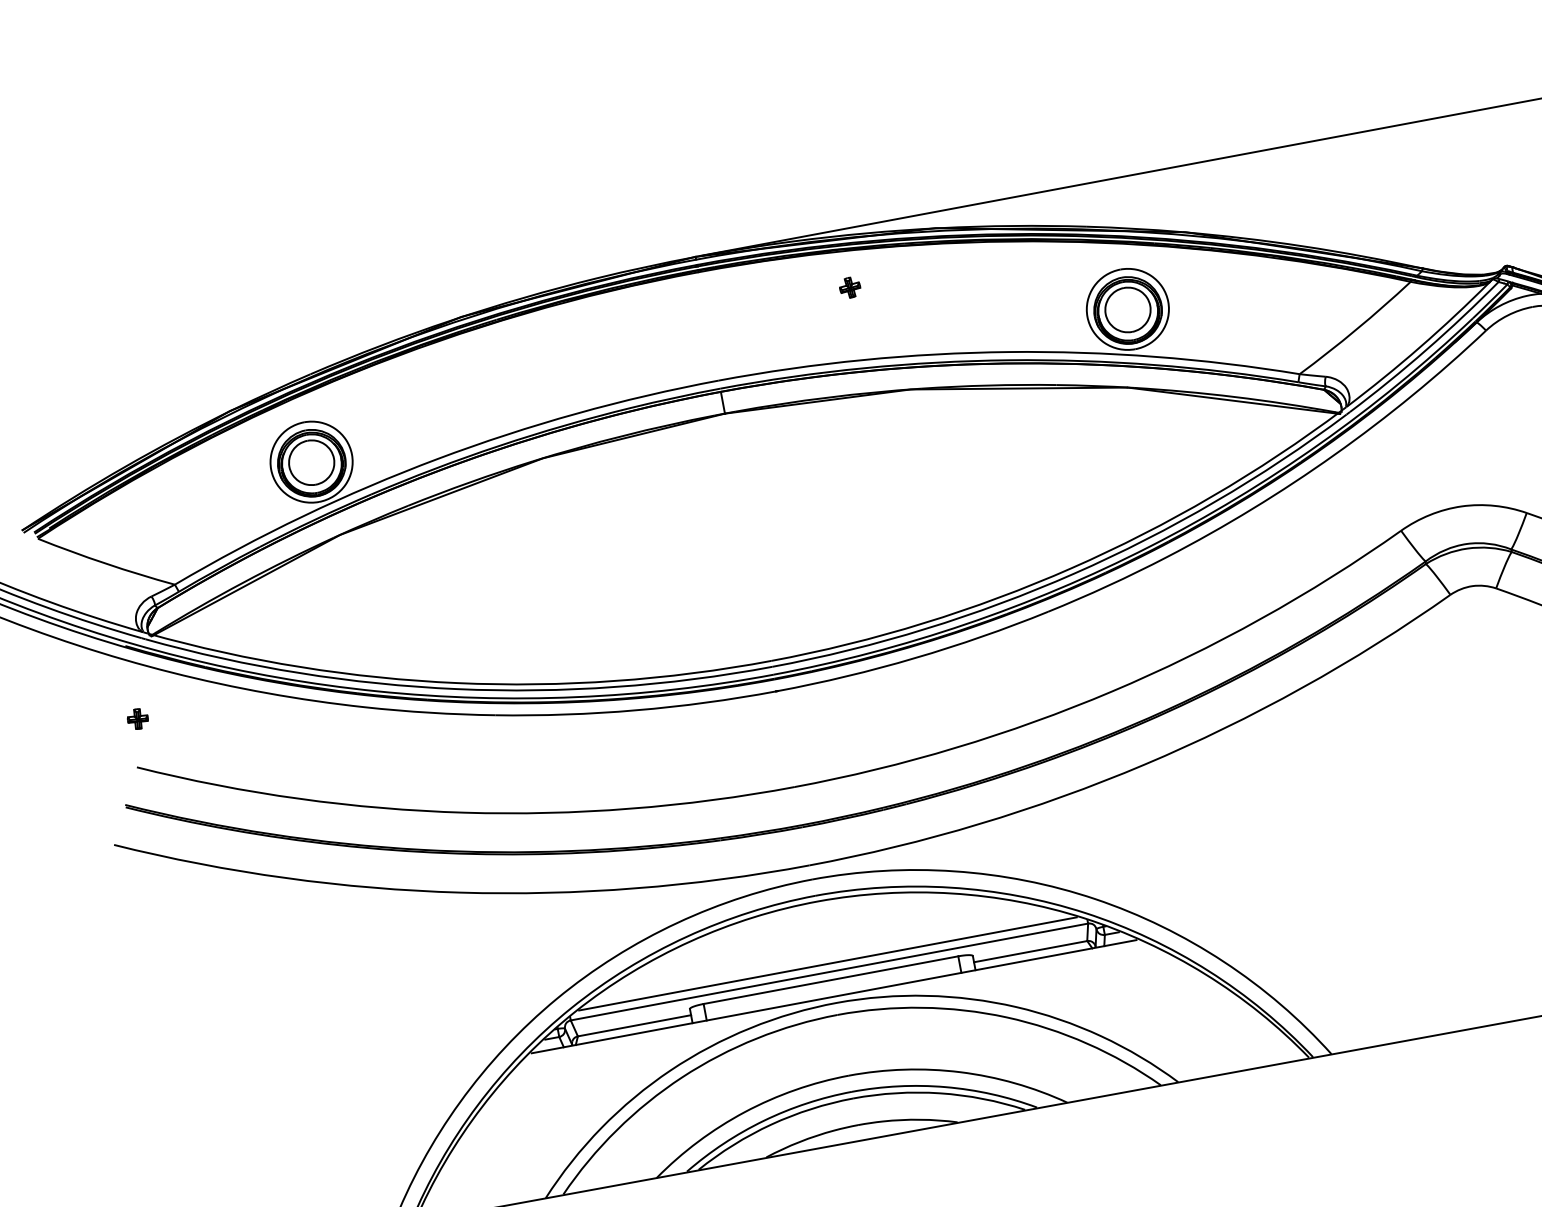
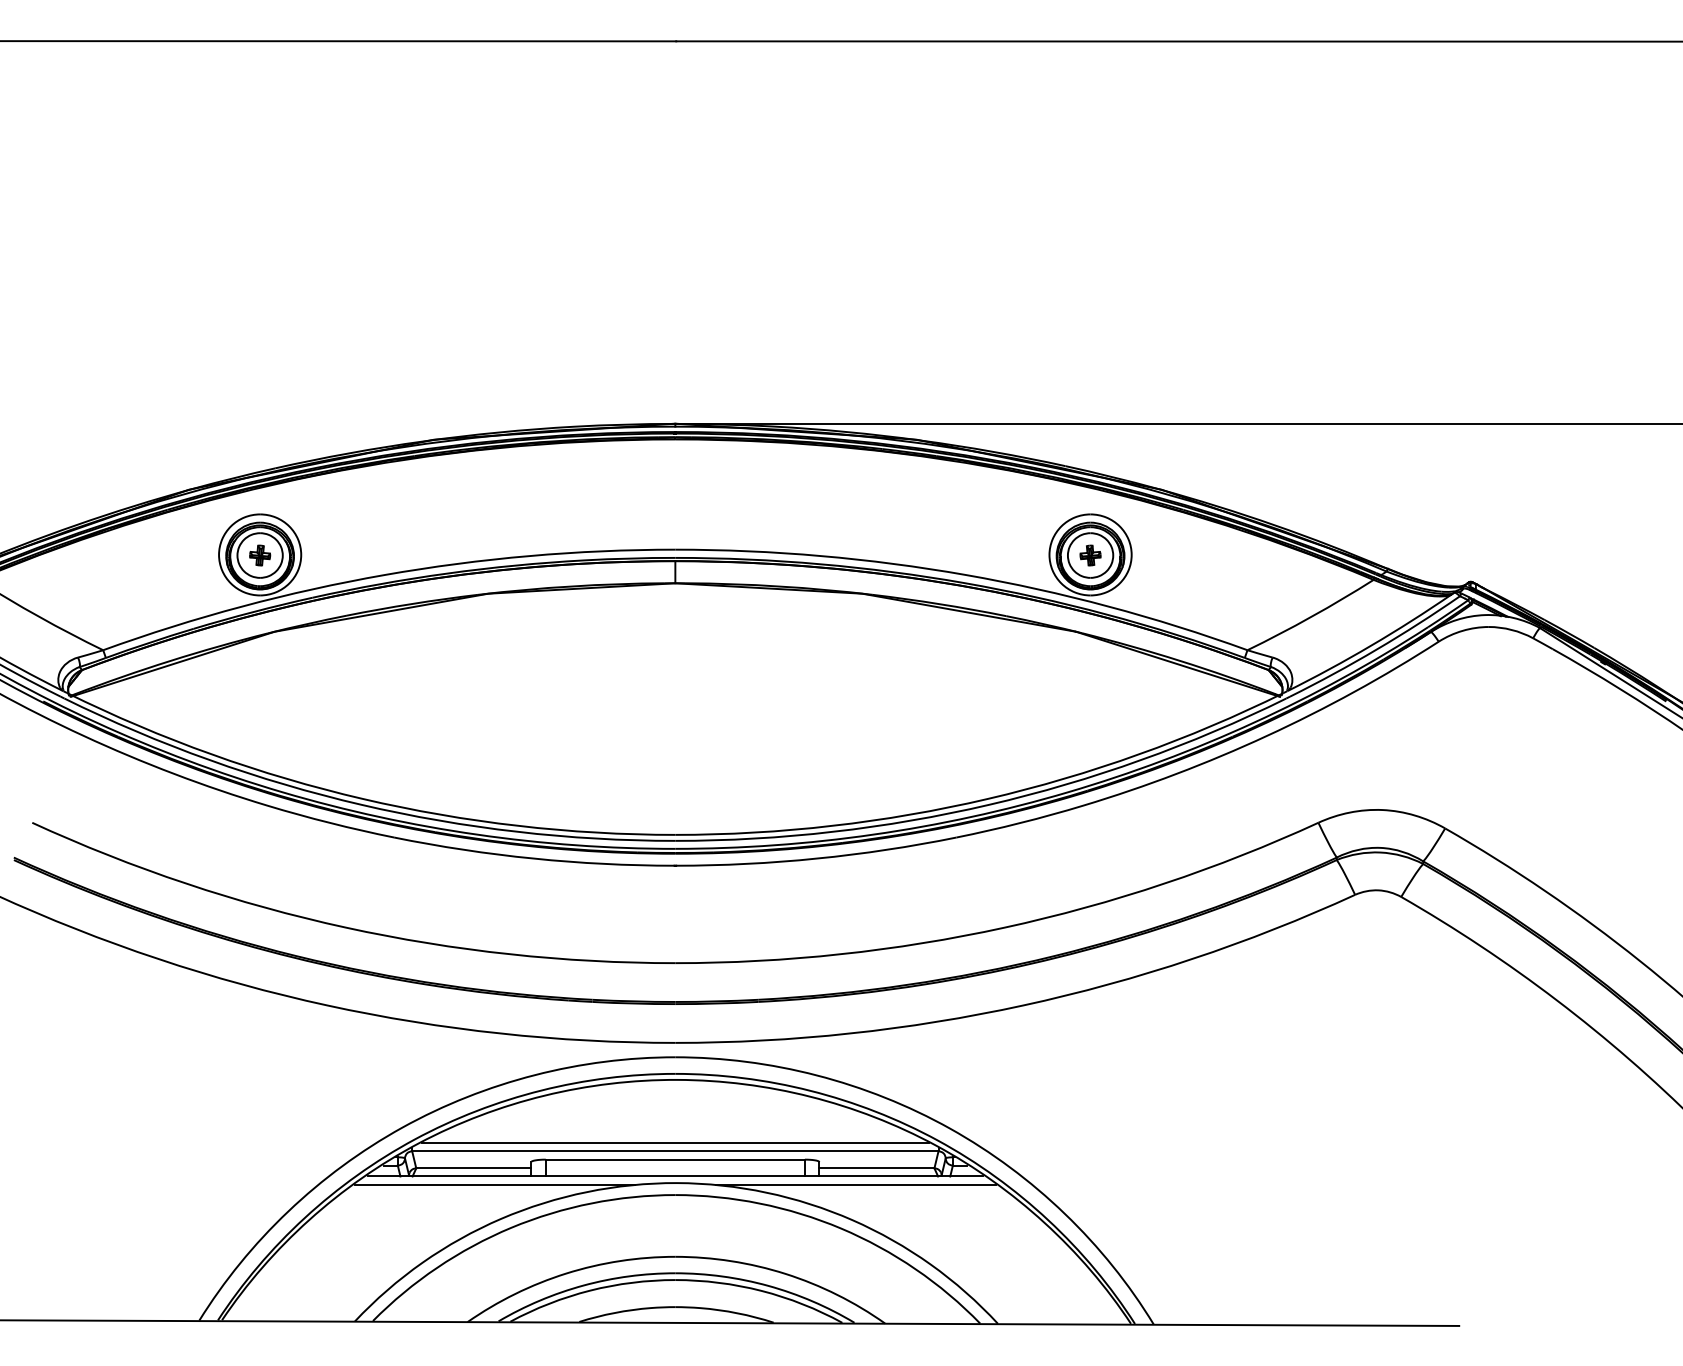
part: (850, 287) -> (1090, 555), moved
part: (138, 718) -> (260, 555), moved
line: (1012, 972) -> (855, 1185), added
line: (657, 1038) -> (494, 1185), added

